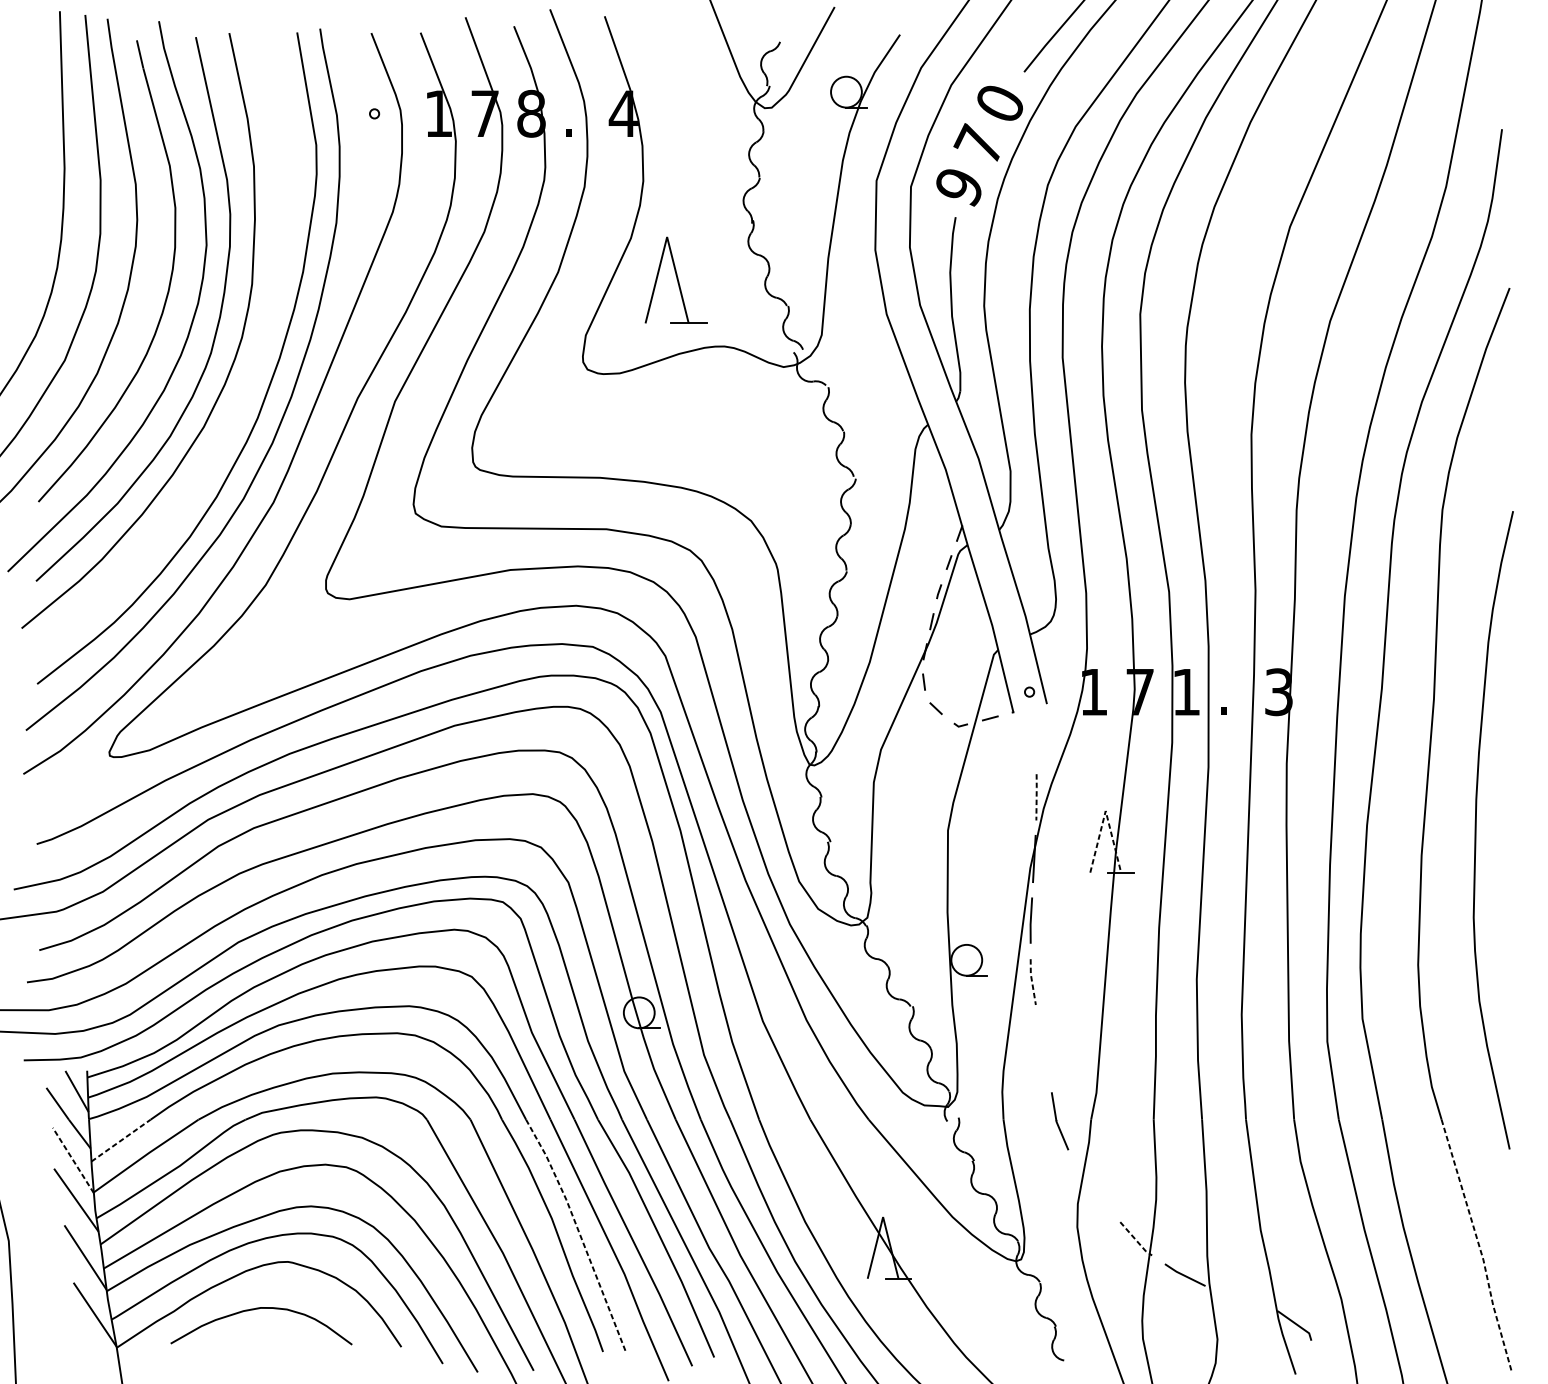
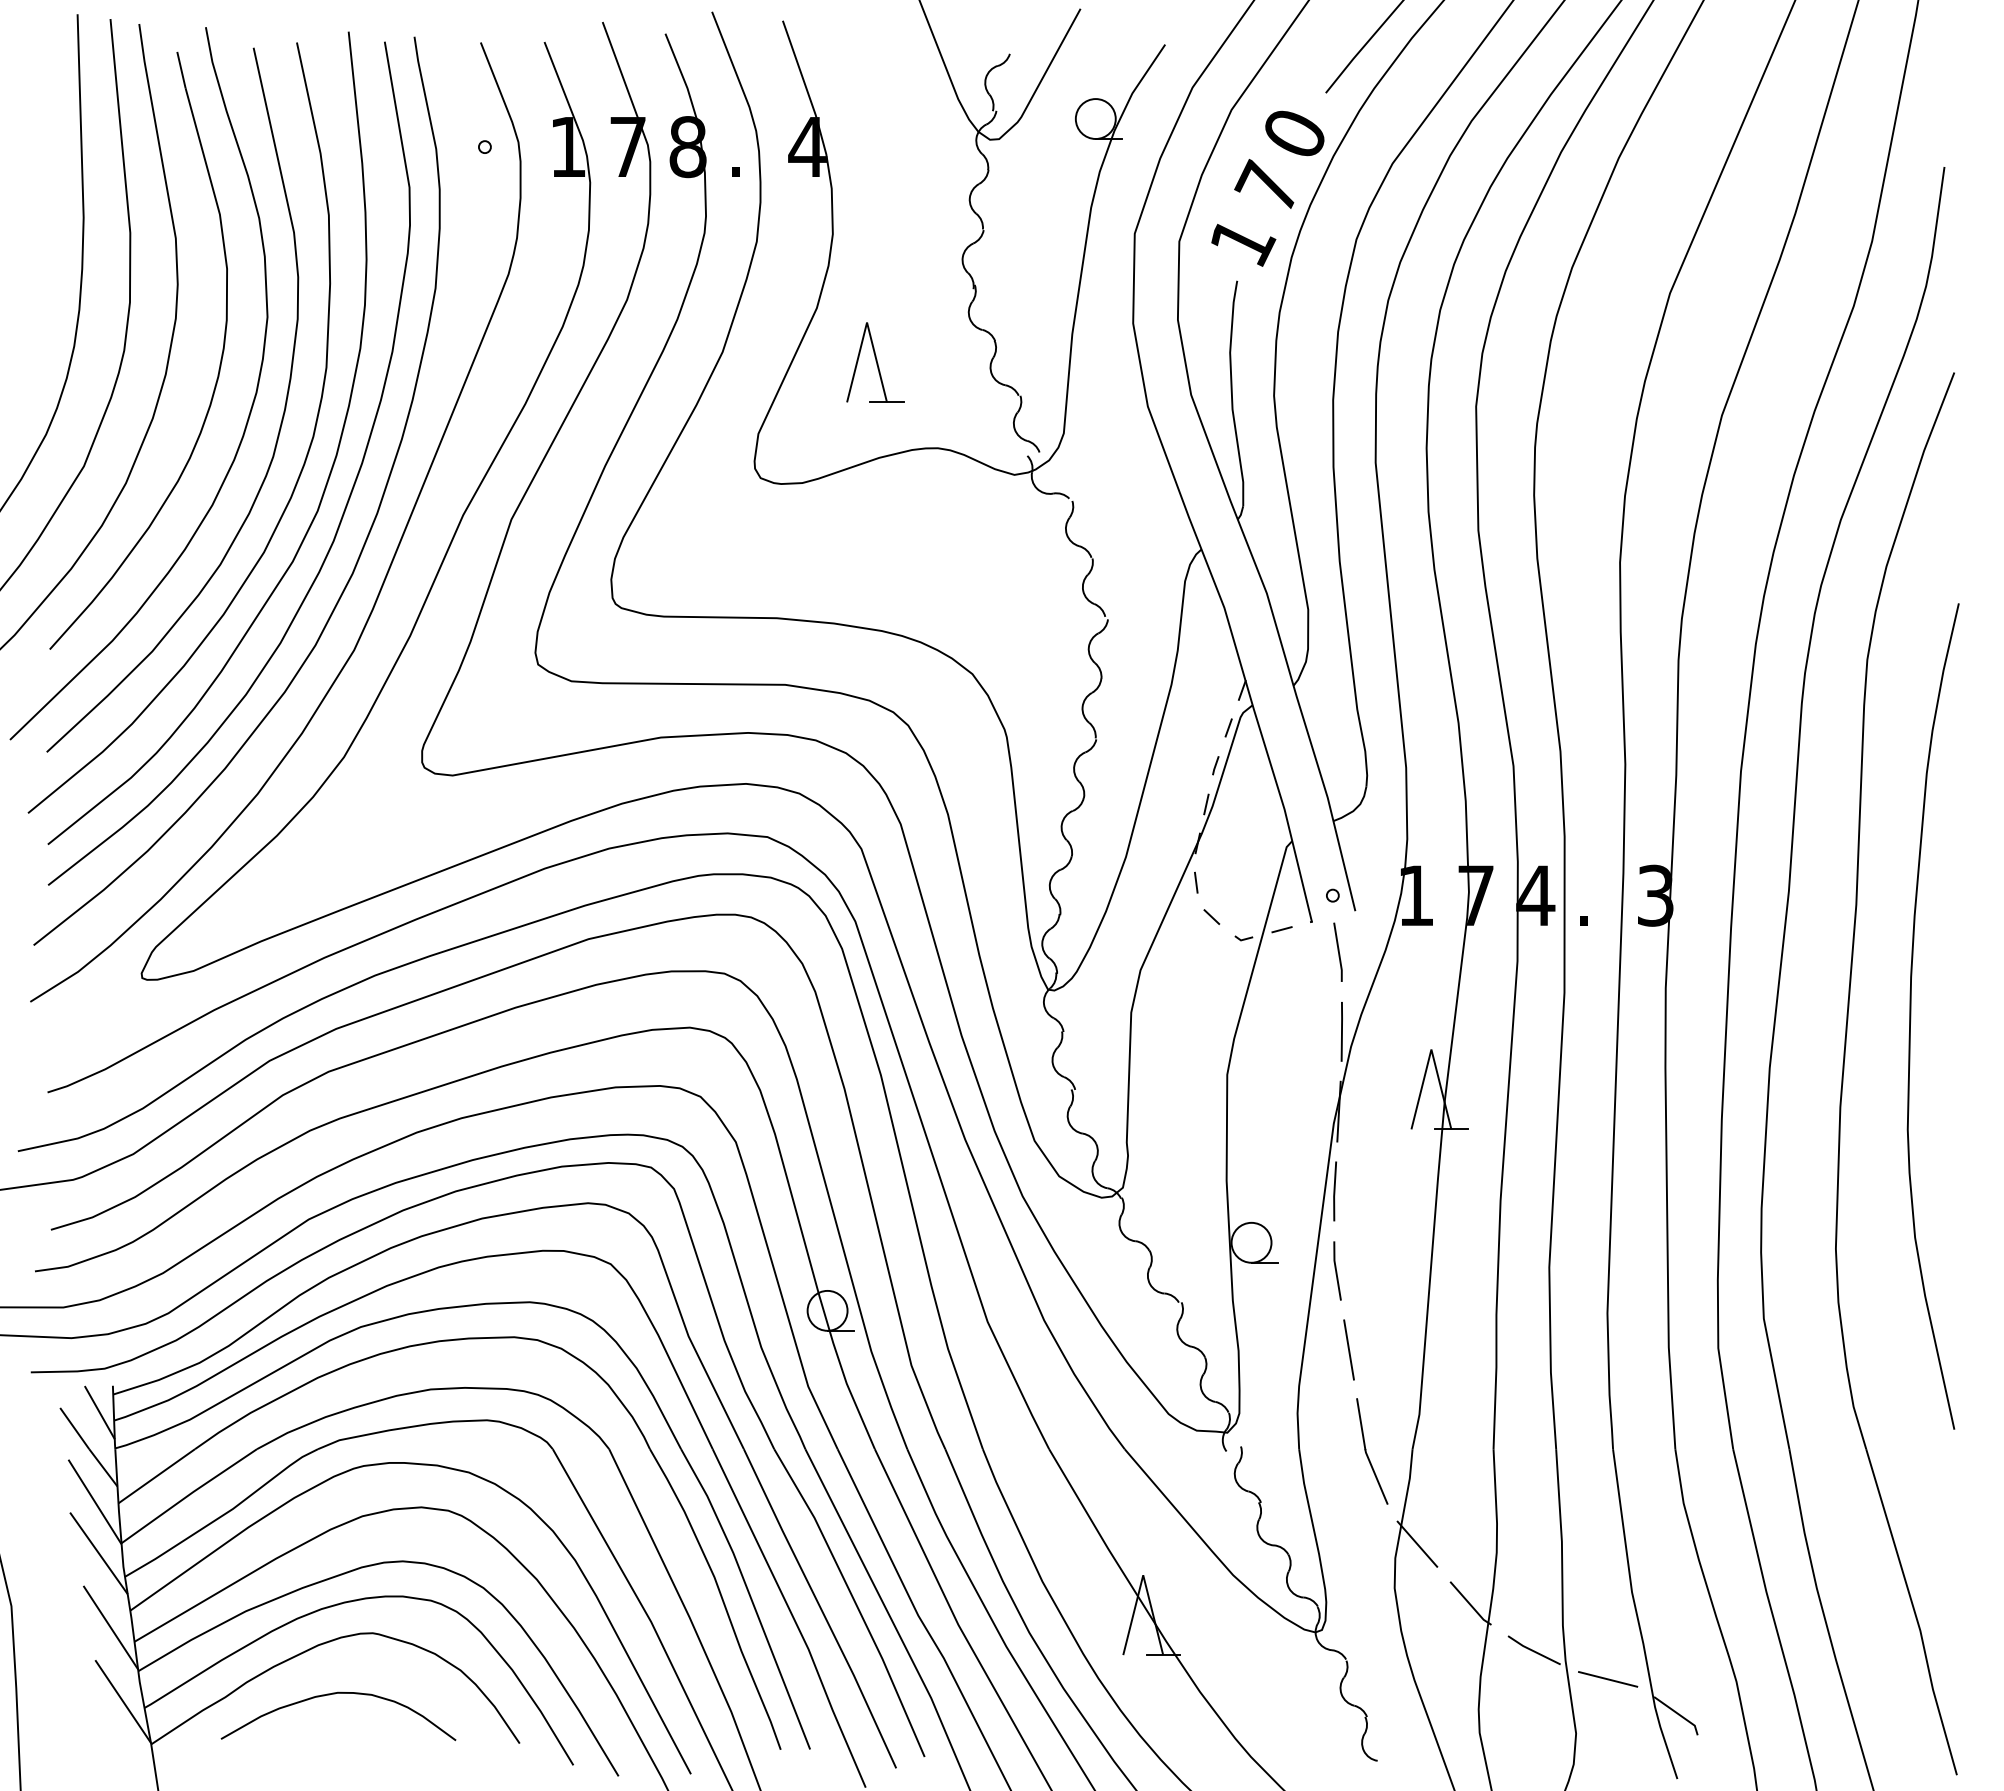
text: (960, 187) -> (1243, 242), 9 -> 1
part: (676, 280) -> (875, 362), size x0.71
curve: (252, 369) -> (327, 478), added
text: (1186, 692) -> (1535, 895), 1 -> 4
line: (1033, 735) -> (1337, 951), added
line: (1036, 797) -> (1341, 1031), dashed -> solid
line: (1105, 810) -> (1431, 1049), dashed -> solid
curve: (1476, 830) -> (1911, 1016), moved
line: (1032, 981) -> (1336, 1270), dashed -> solid
line: (1041, 1042) -> (1348, 1349), added
part: (1060, 1121) -> (1372, 1451), size x1.43
line: (120, 1140) -> (156, 1476), dashed -> solid
line: (73, 1160) -> (95, 1501), dashed -> solid
line: (1094, 1192) -> (1417, 1543), added
line: (579, 1232) -> (750, 1595), dashed -> solid
line: (1135, 1239) -> (1470, 1604), dashed -> solid
line: (1478, 1245) -> (1914, 1612), dashed -> solid
line: (1242, 1297) -> (1608, 1679), added

